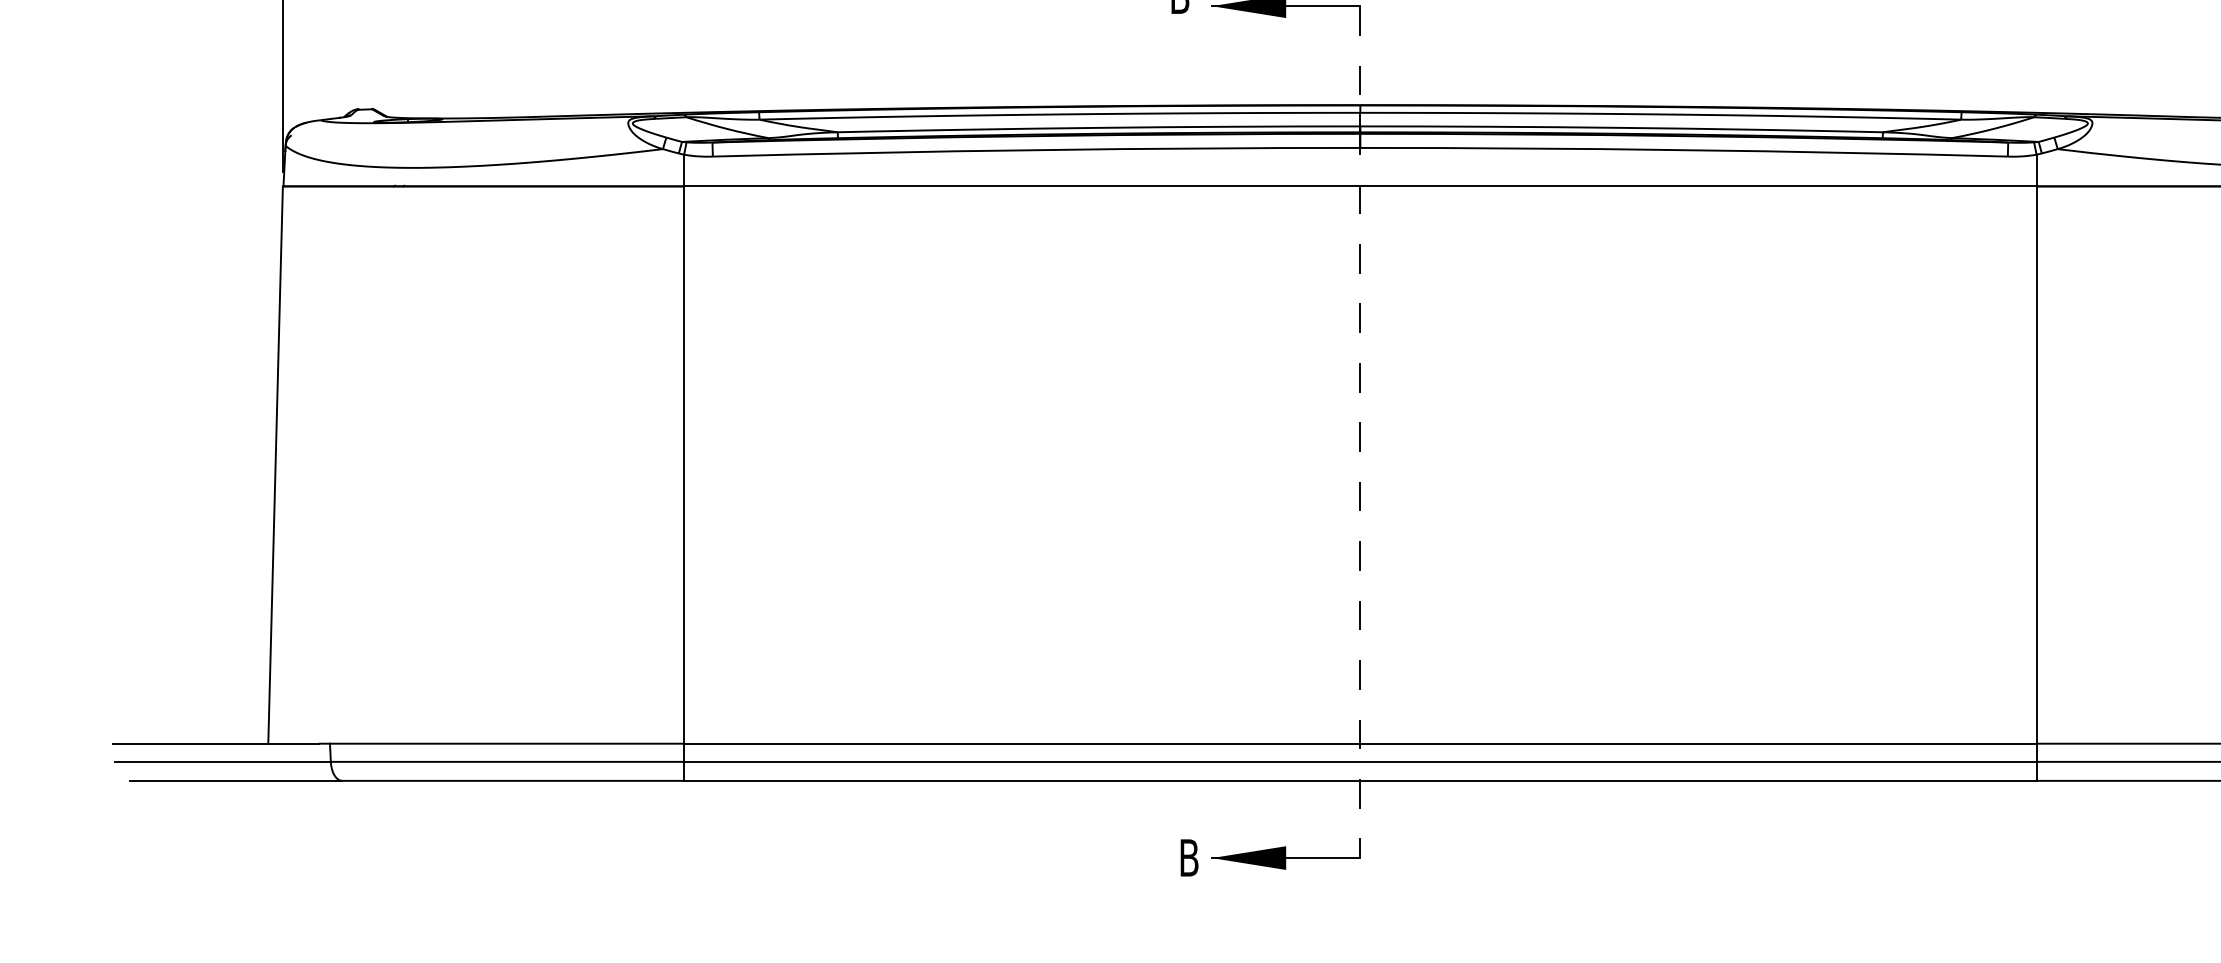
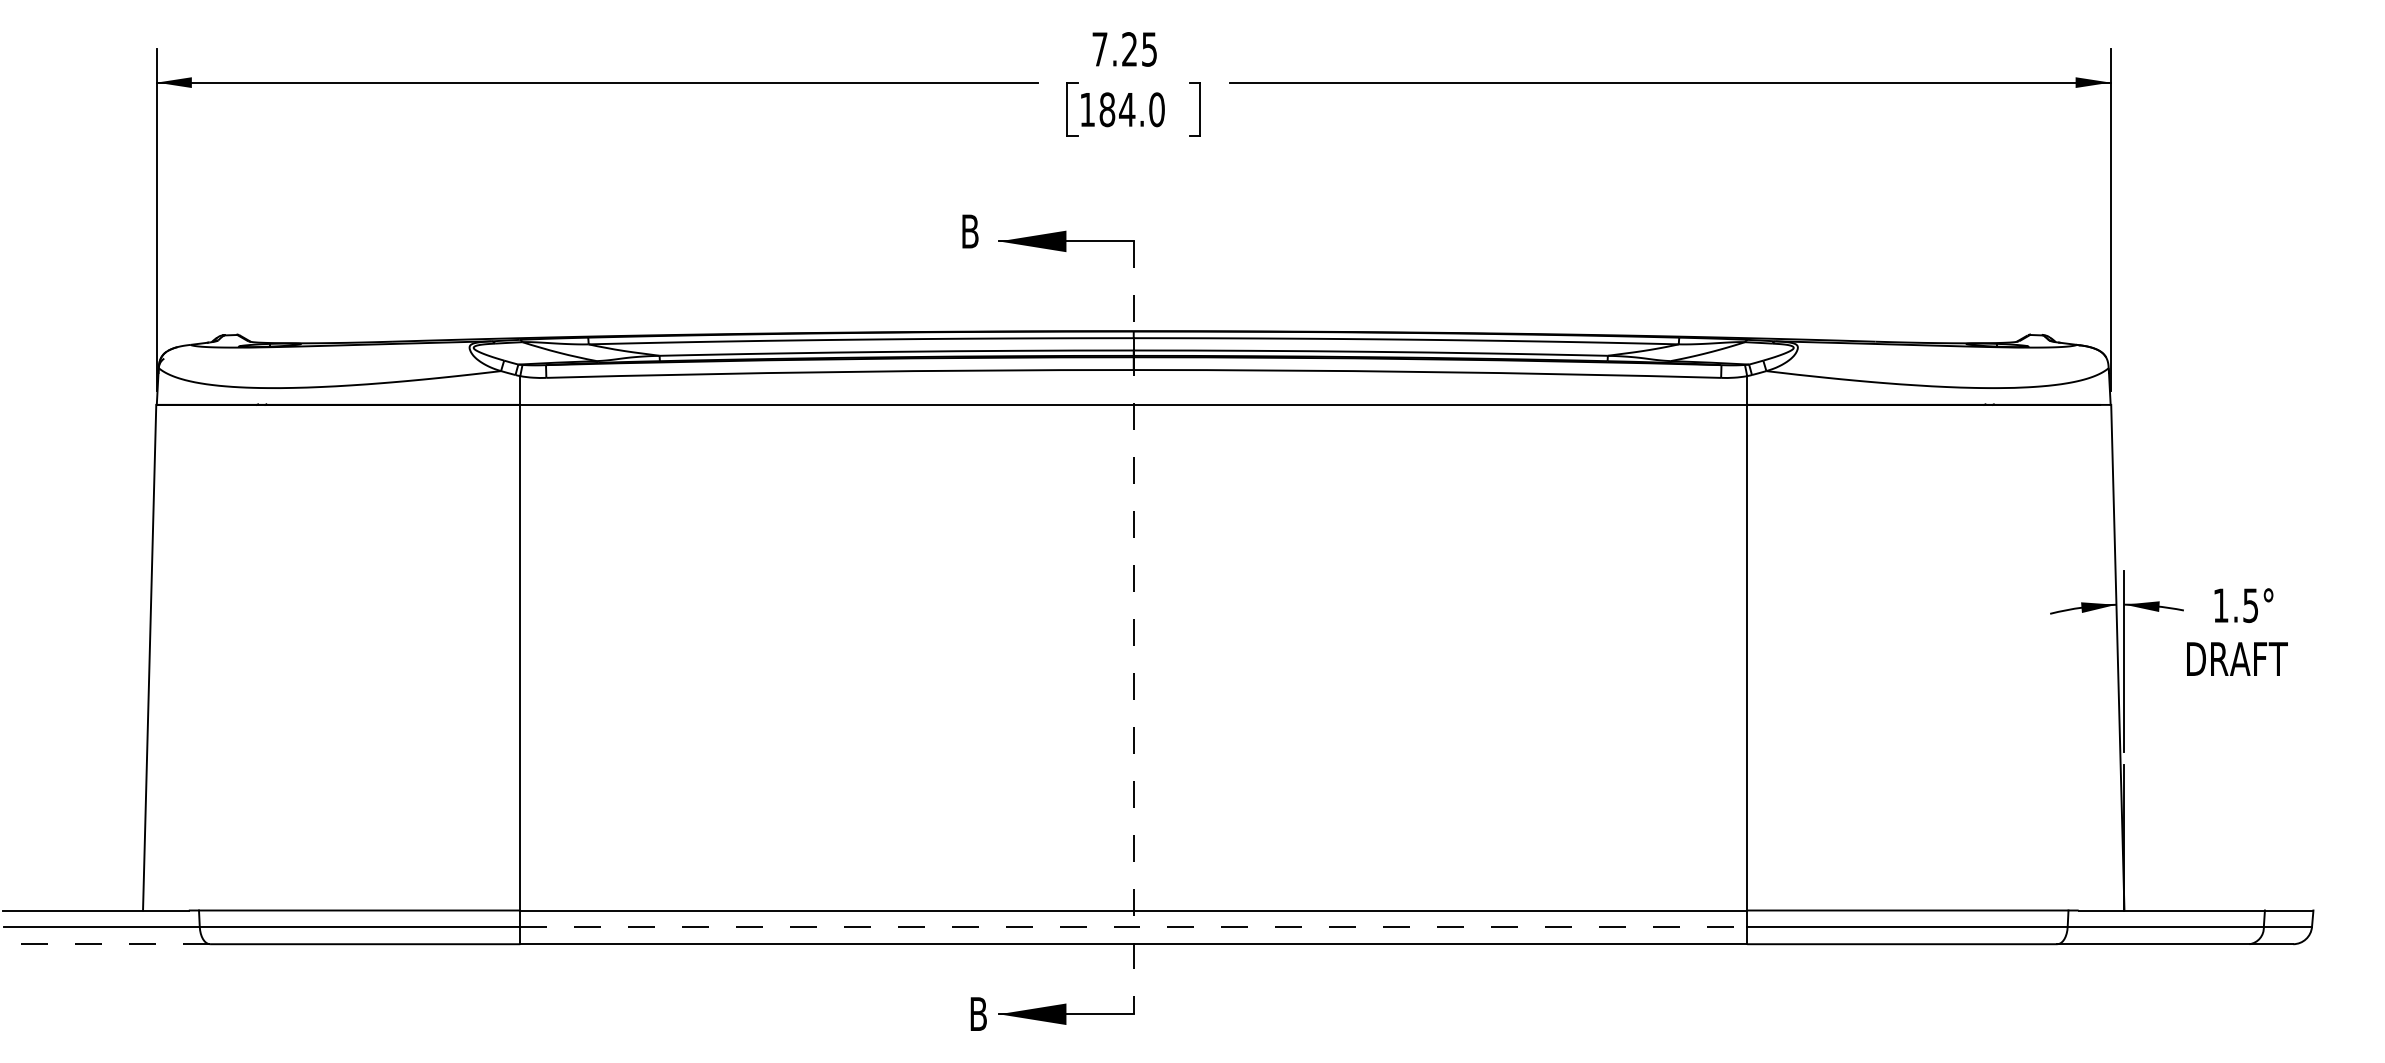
line: (1361, 761) -> (1134, 926), solid -> dashed
line: (235, 781) -> (113, 944), solid -> dashed

